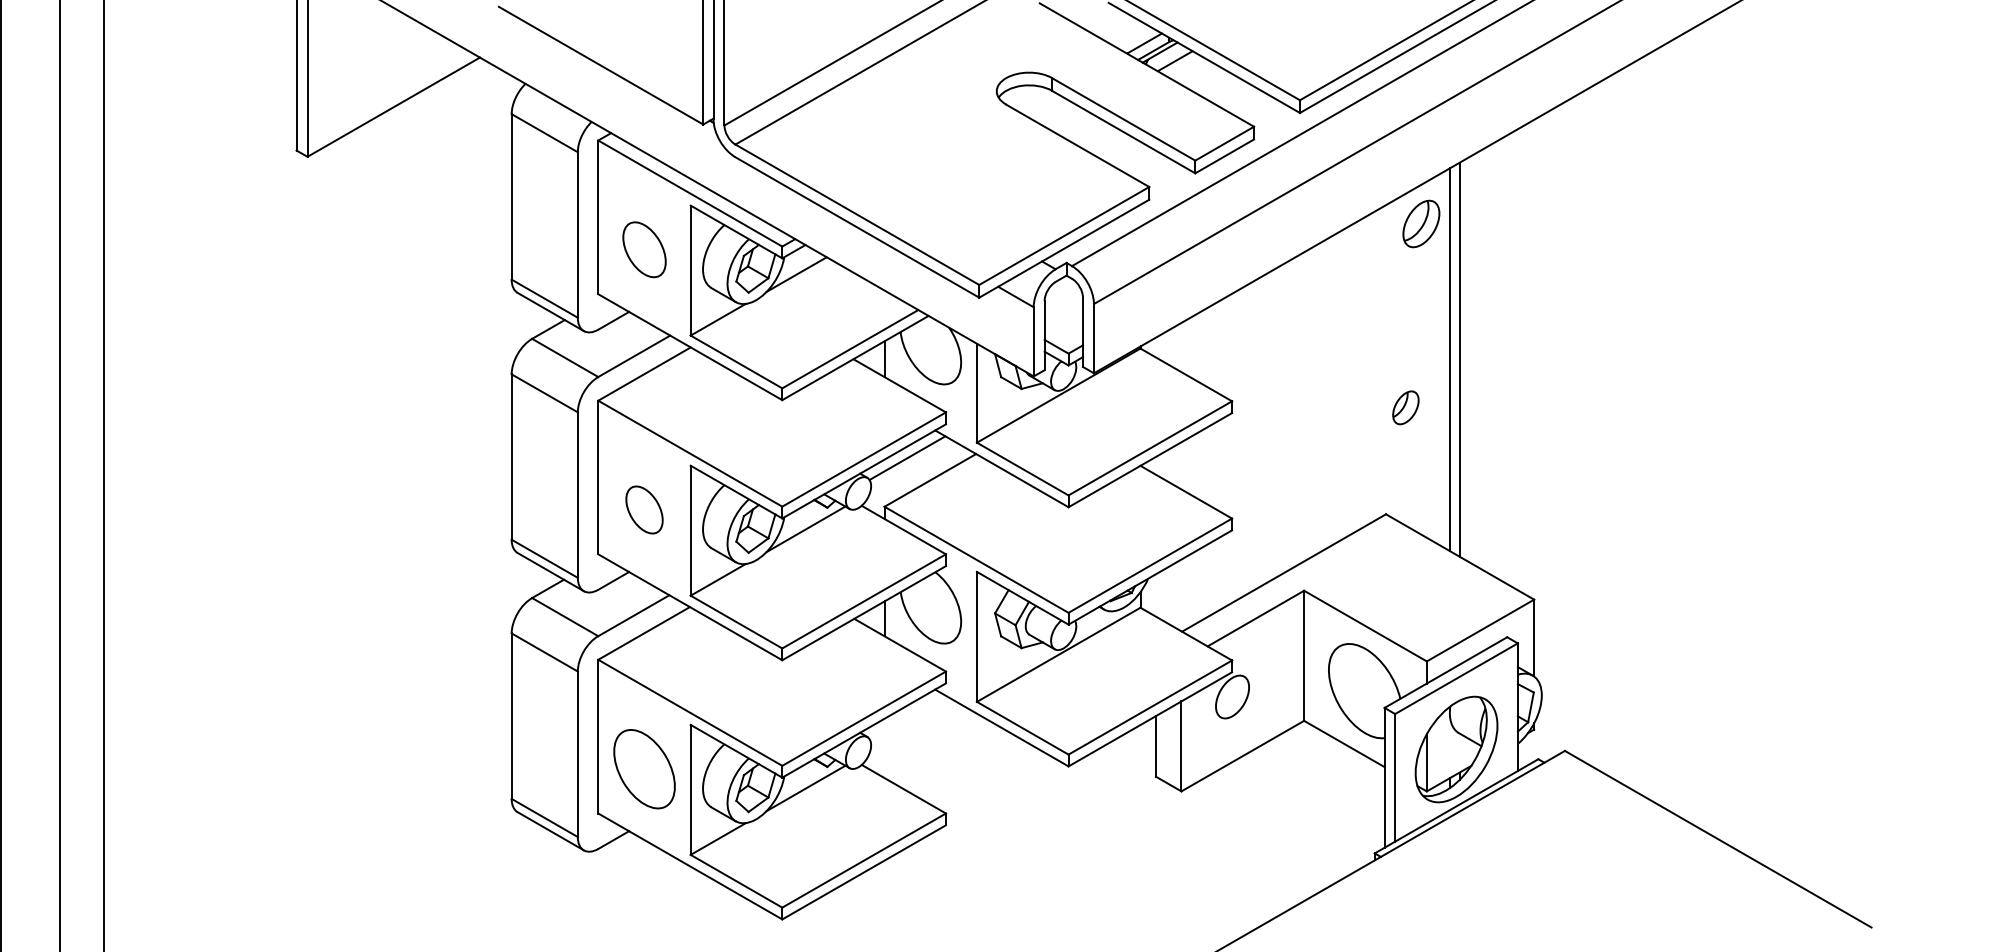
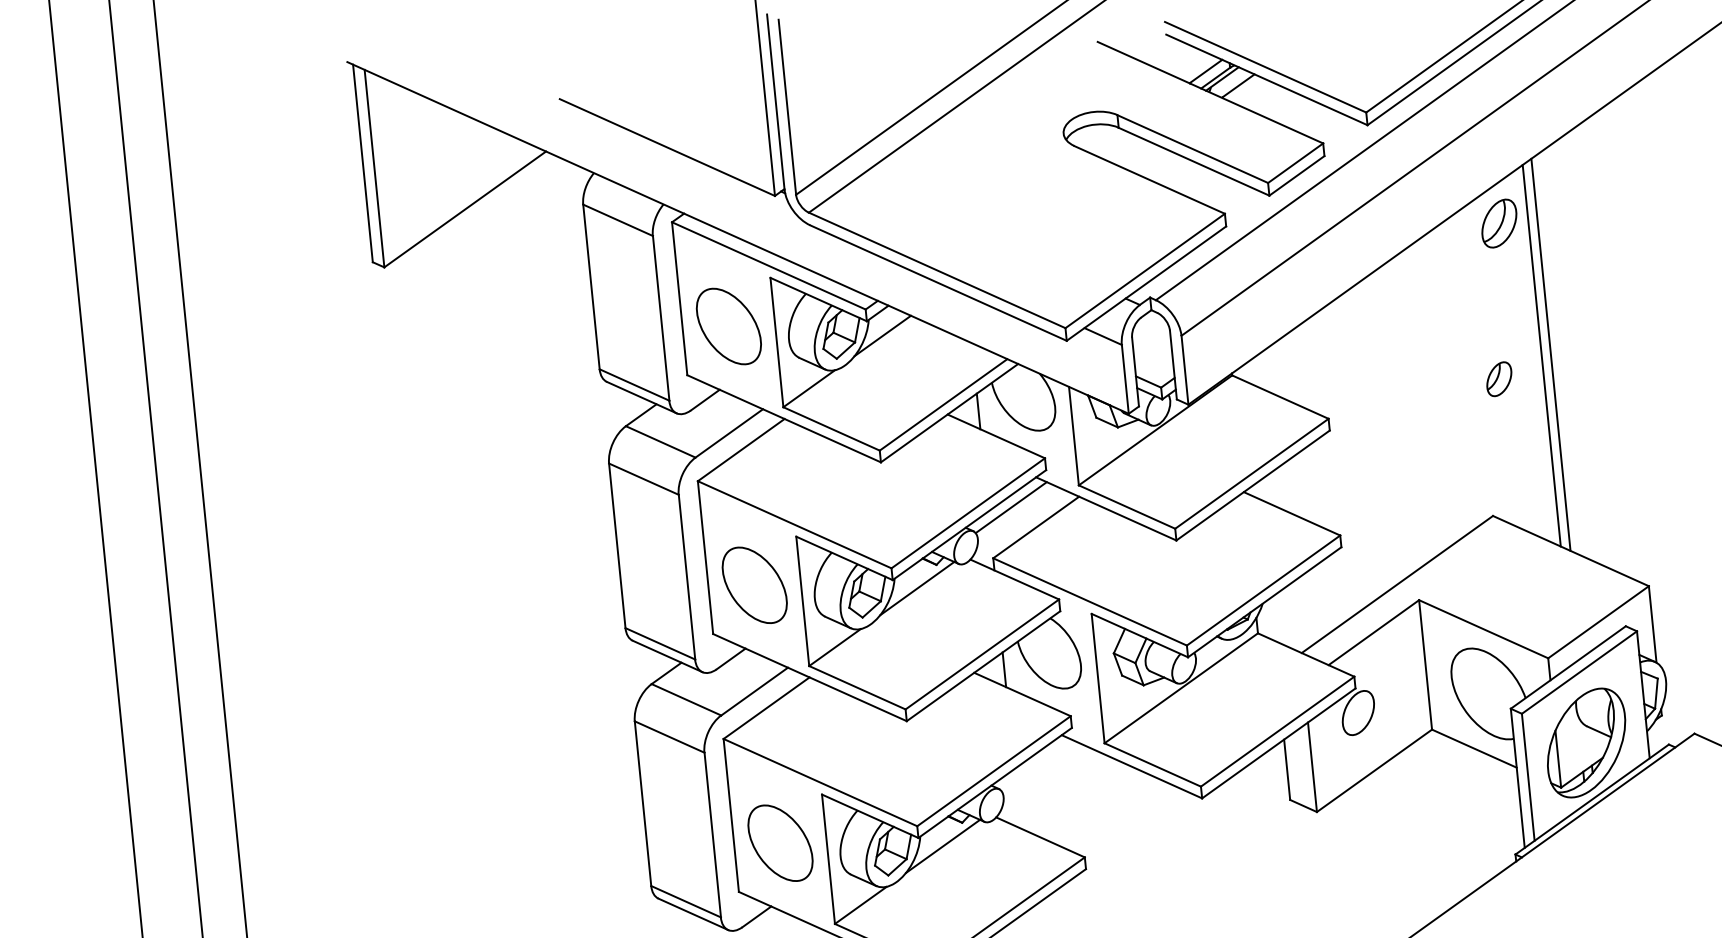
part: (644, 249) -> (728, 326), size x1.43
part: (1405, 407) -> (1498, 378), moved
part: (644, 509) -> (754, 584), size x1.67

